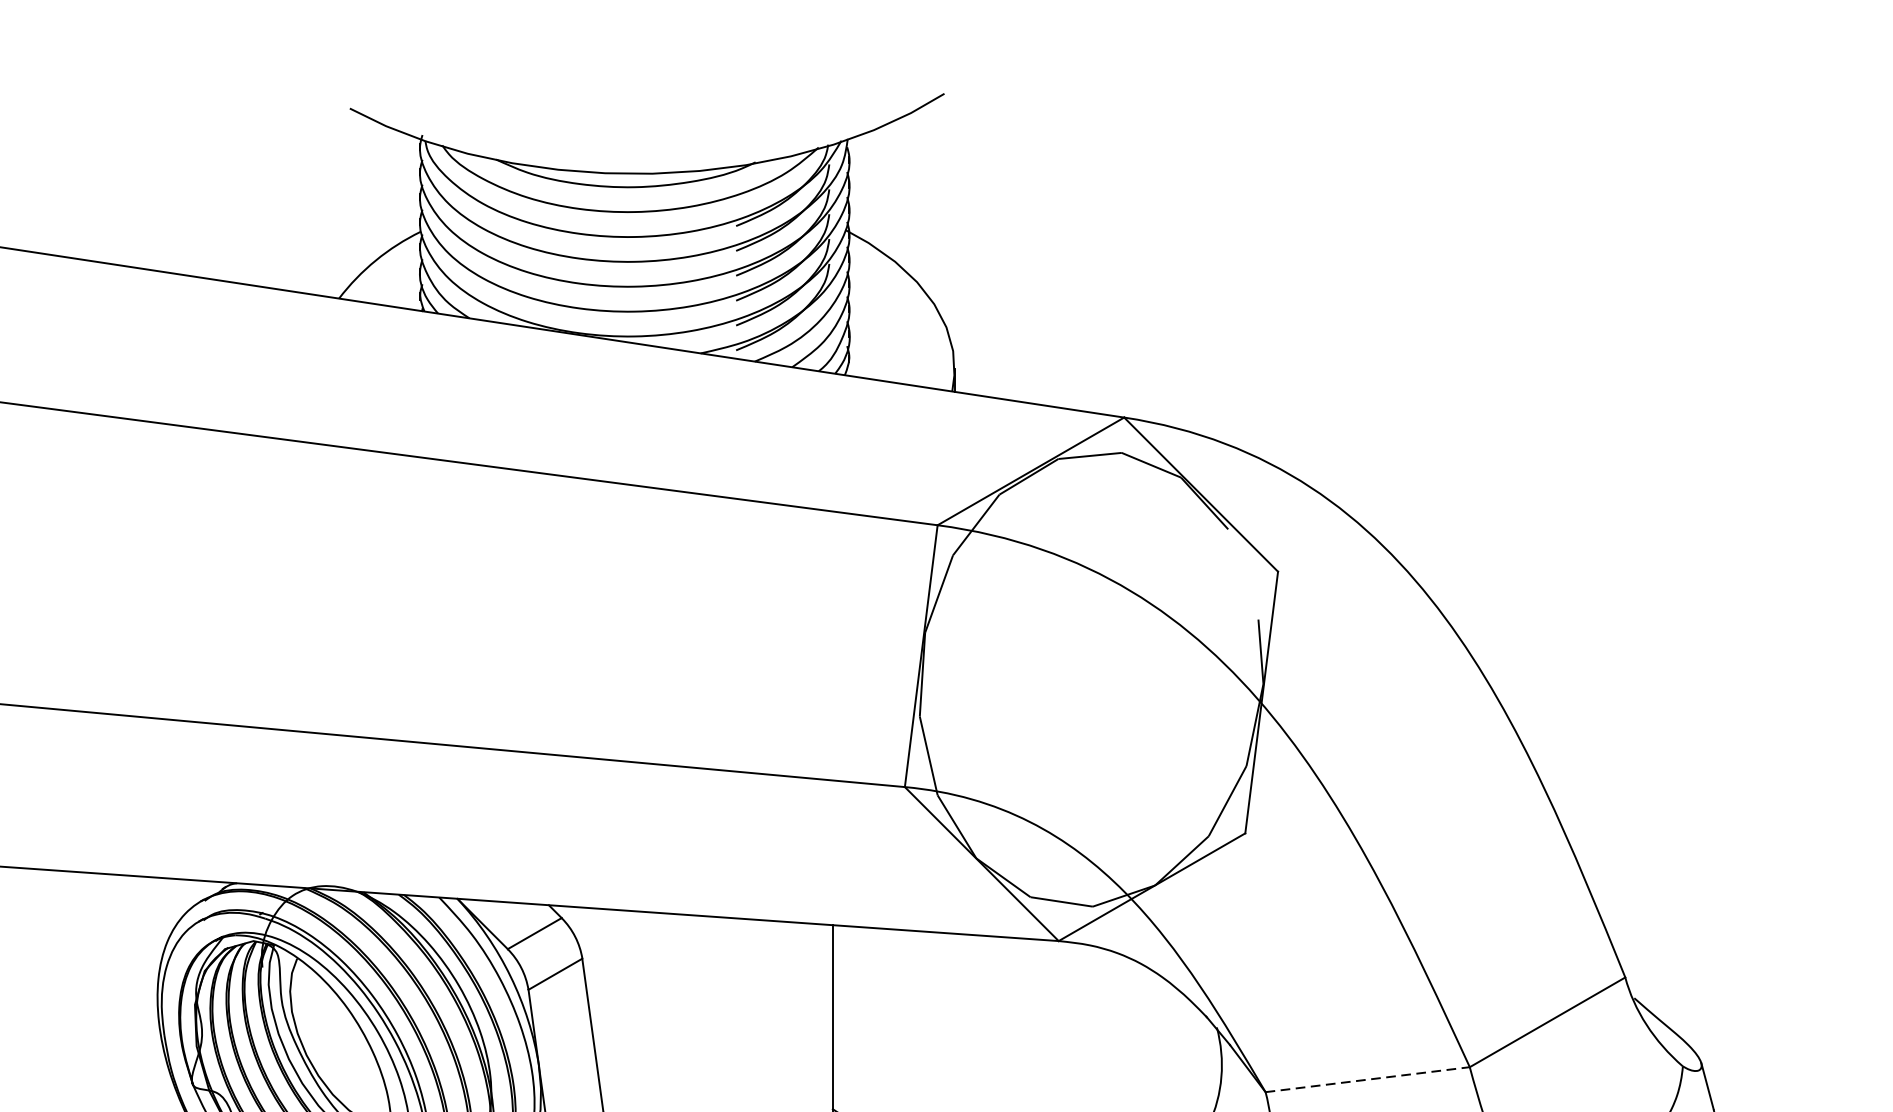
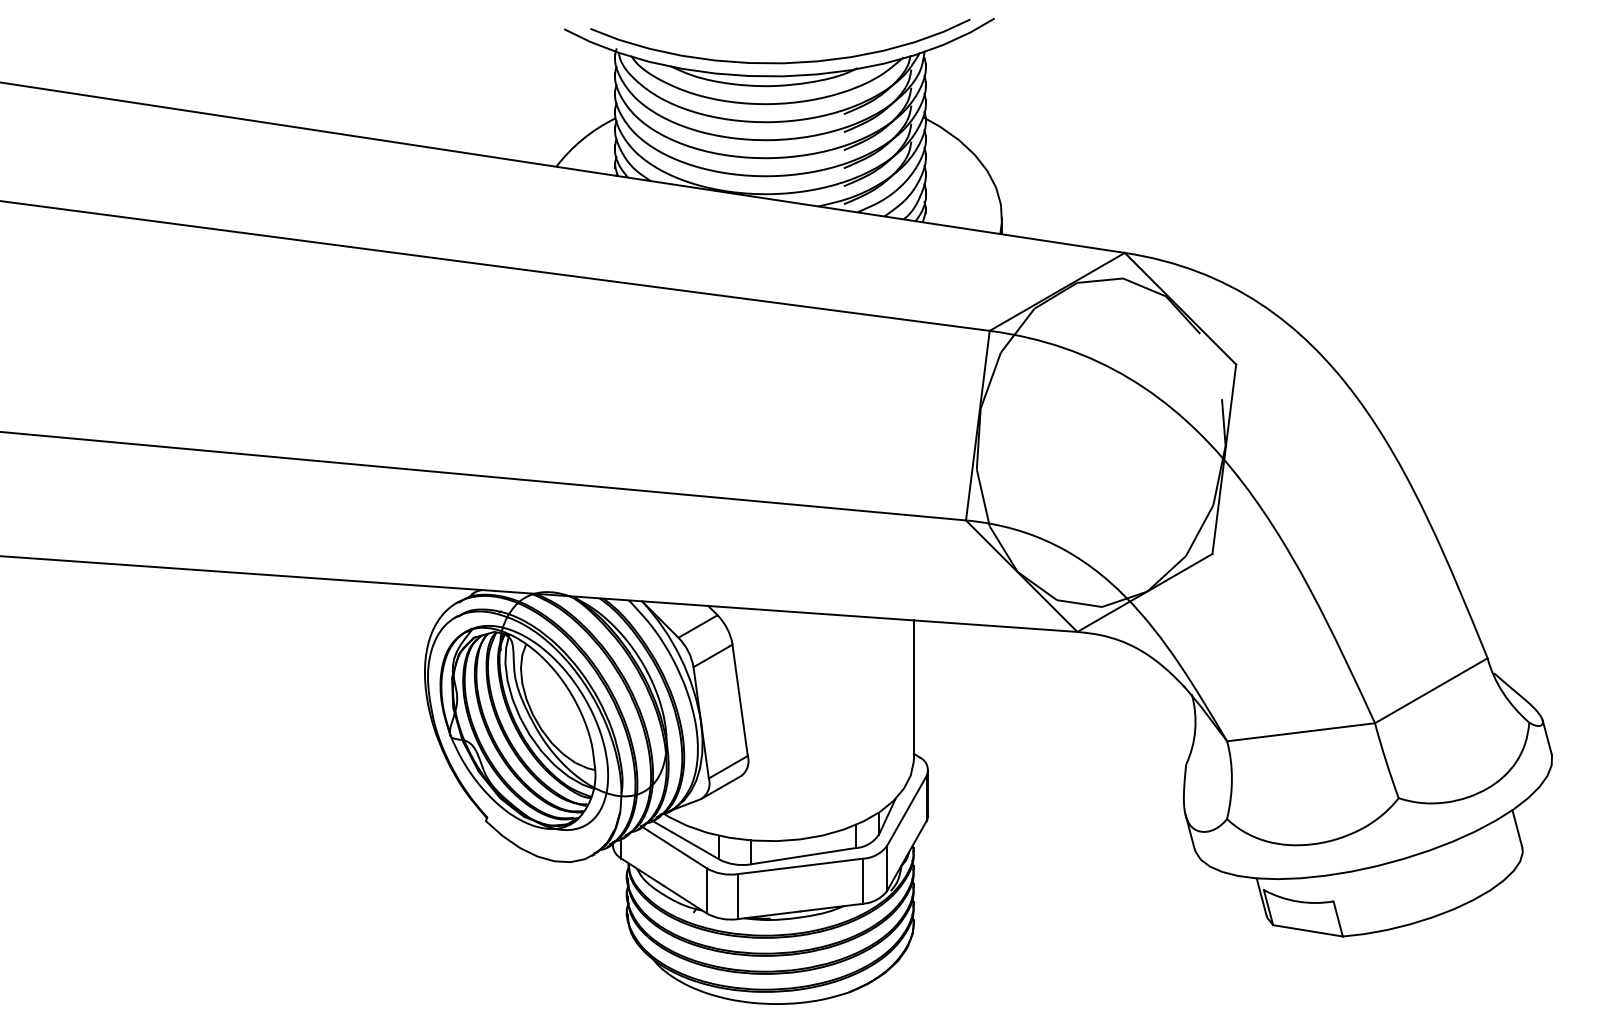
curve: (648, 154) -> (780, 62), added
line: (1368, 1079) -> (1301, 732), dashed -> solid

